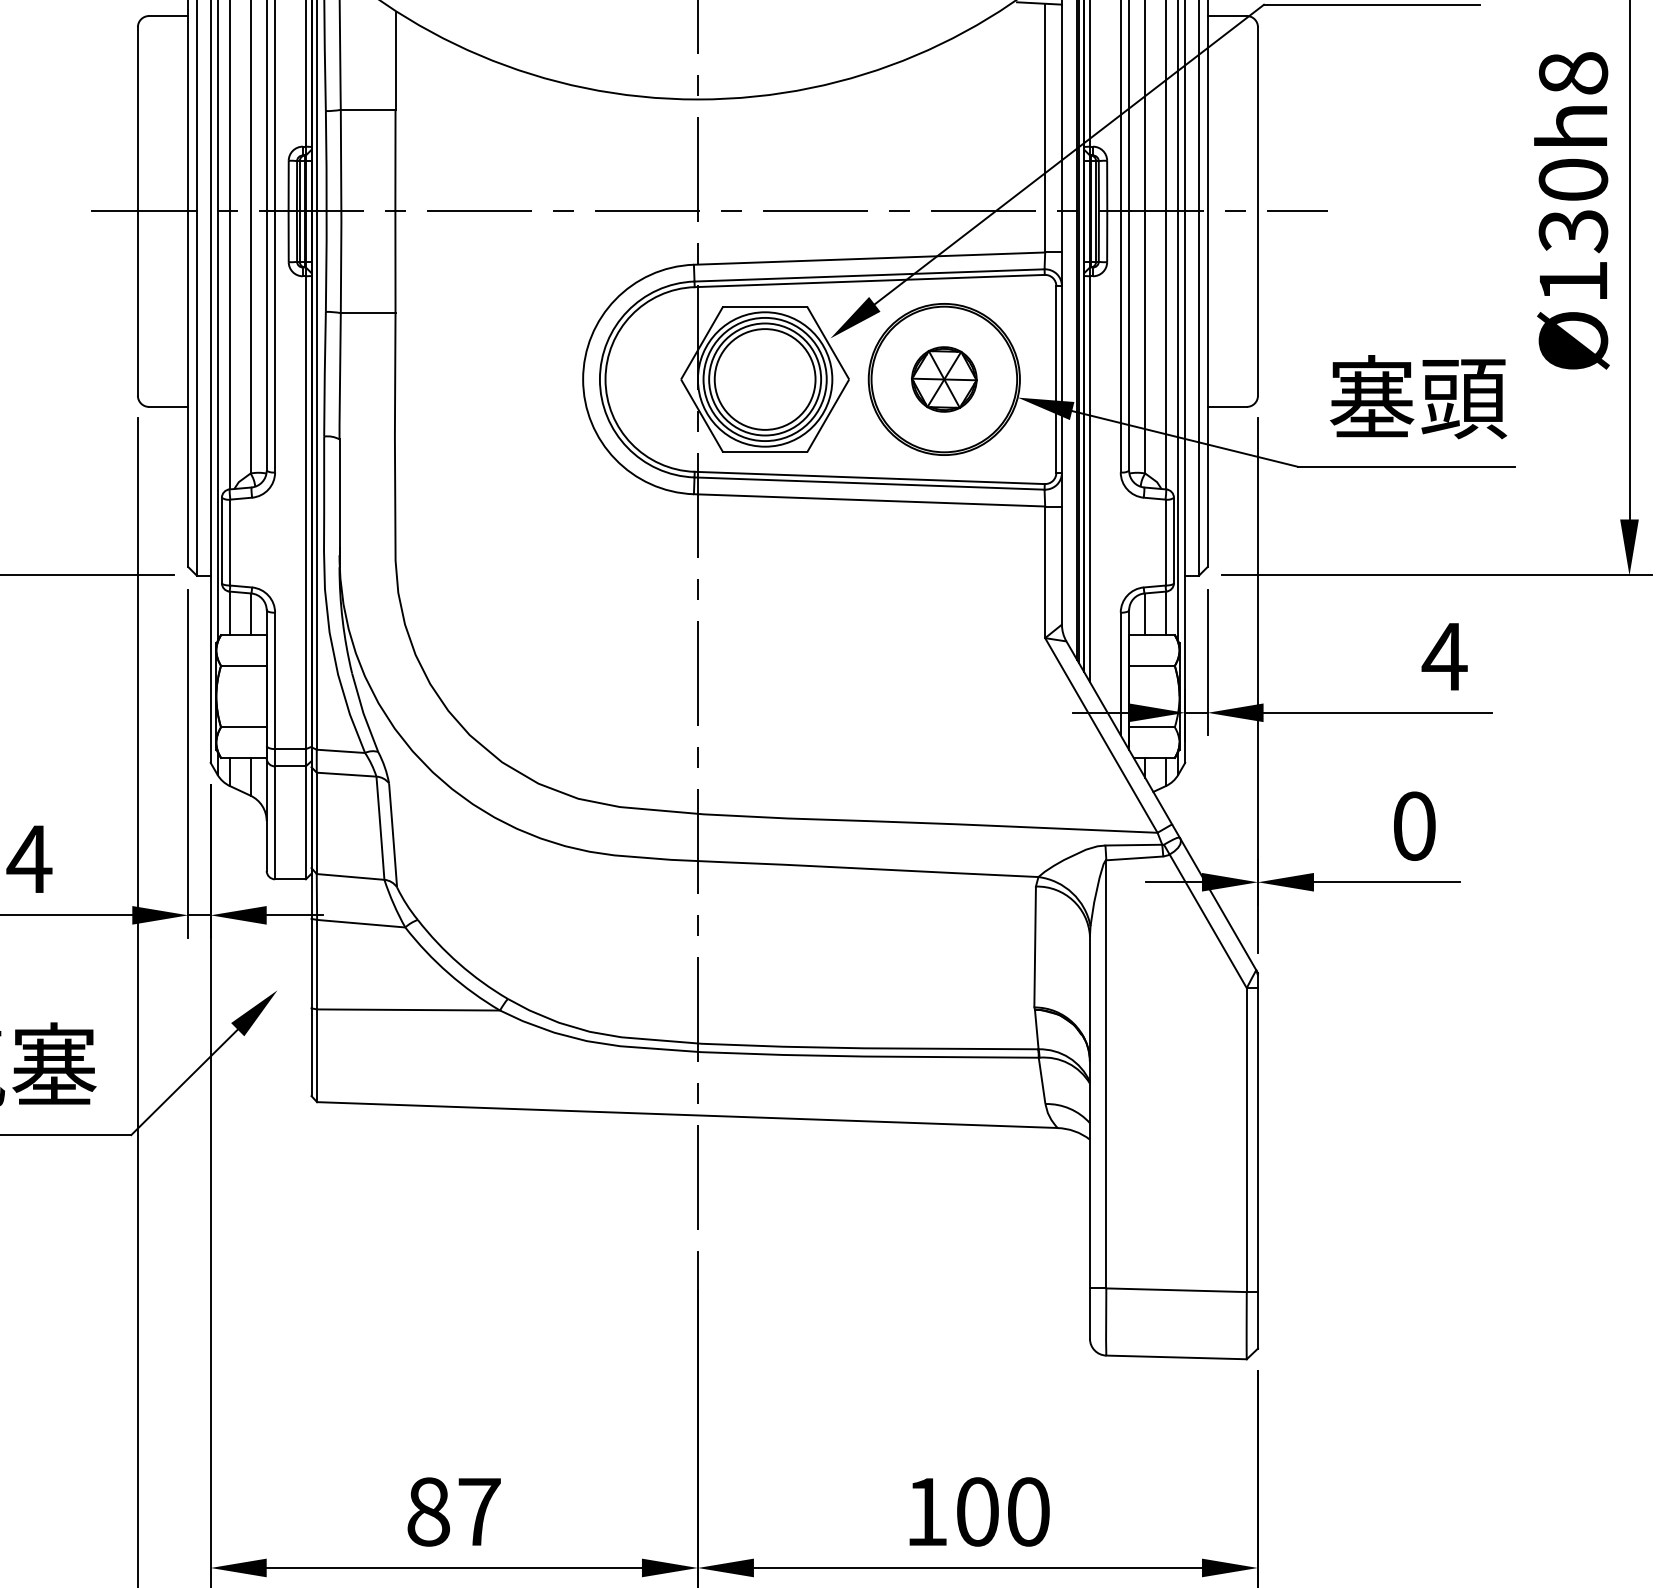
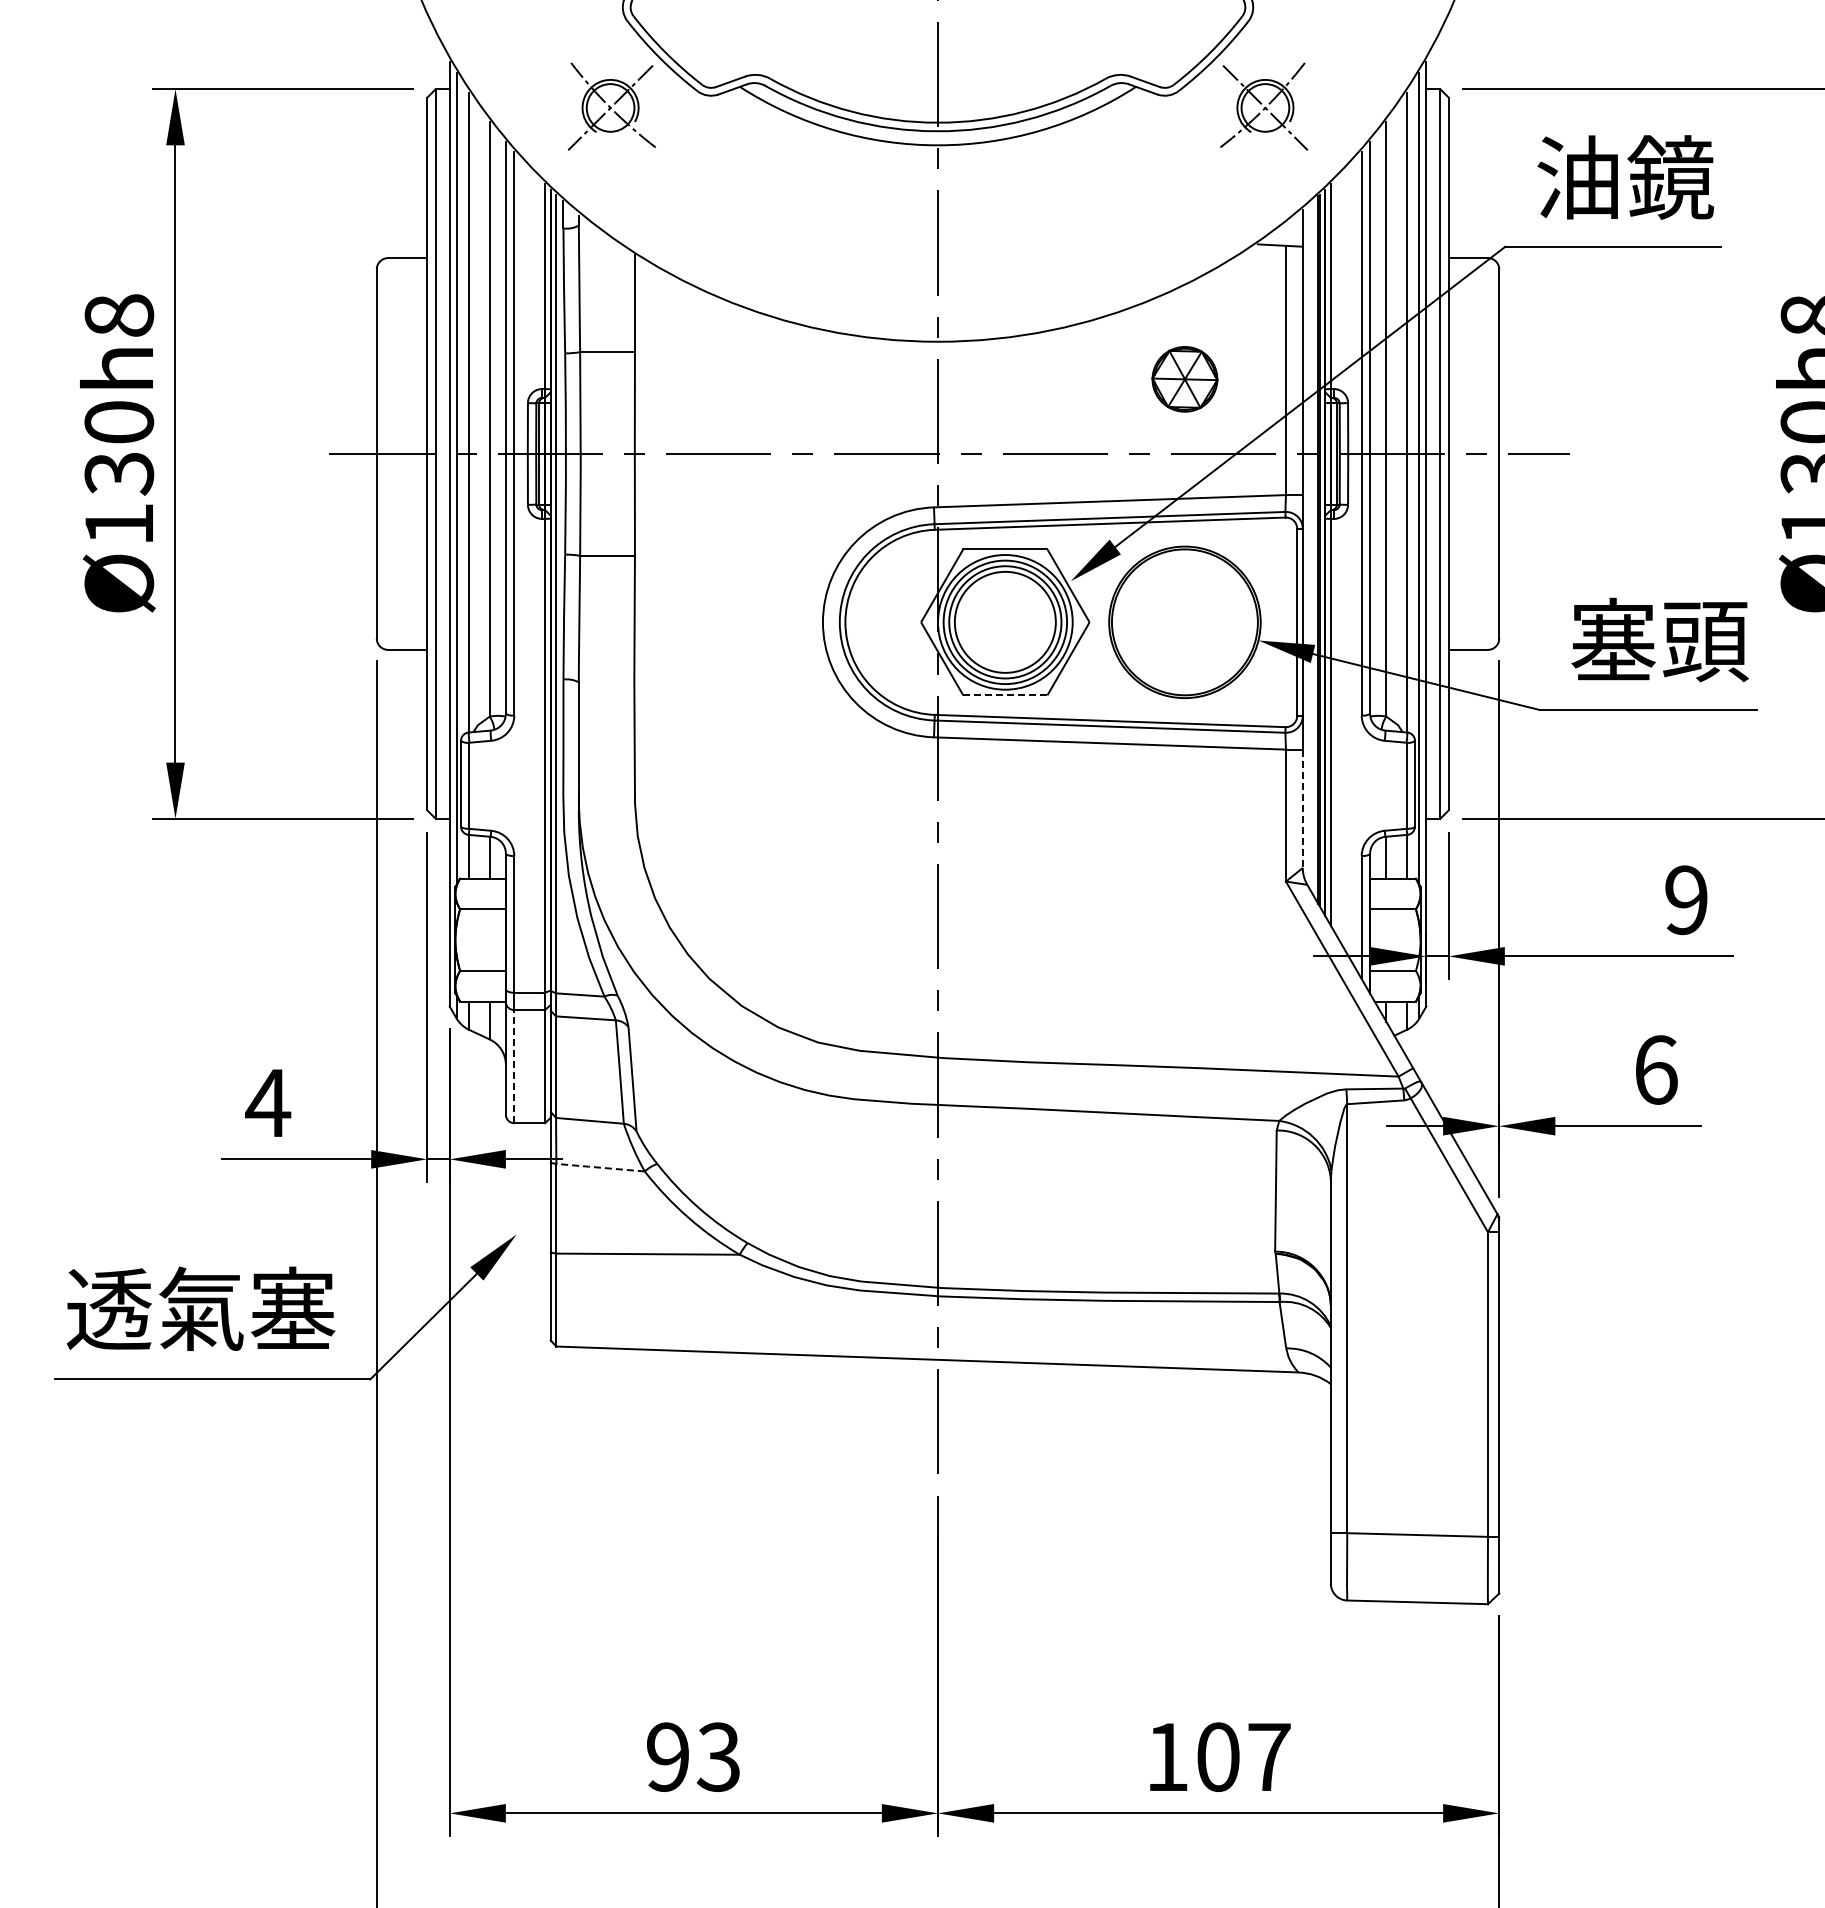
part: (943, 379) -> (1184, 379), moved
line: (765, 452) -> (1005, 695), solid -> dashed
line: (1061, 566) -> (1302, 809), solid -> dashed
text: (1444, 657) -> (1686, 900), 4 -> 9
line: (275, 822) -> (514, 1066), solid -> dashed
text: (1414, 825) -> (1656, 1069), 0 -> 6
line: (360, 923) -> (599, 1167), solid -> dashed
text: (453, 1512) -> (693, 1757), 87 -> 93
text: (1028, 1512) -> (1269, 1757), 100 -> 107

